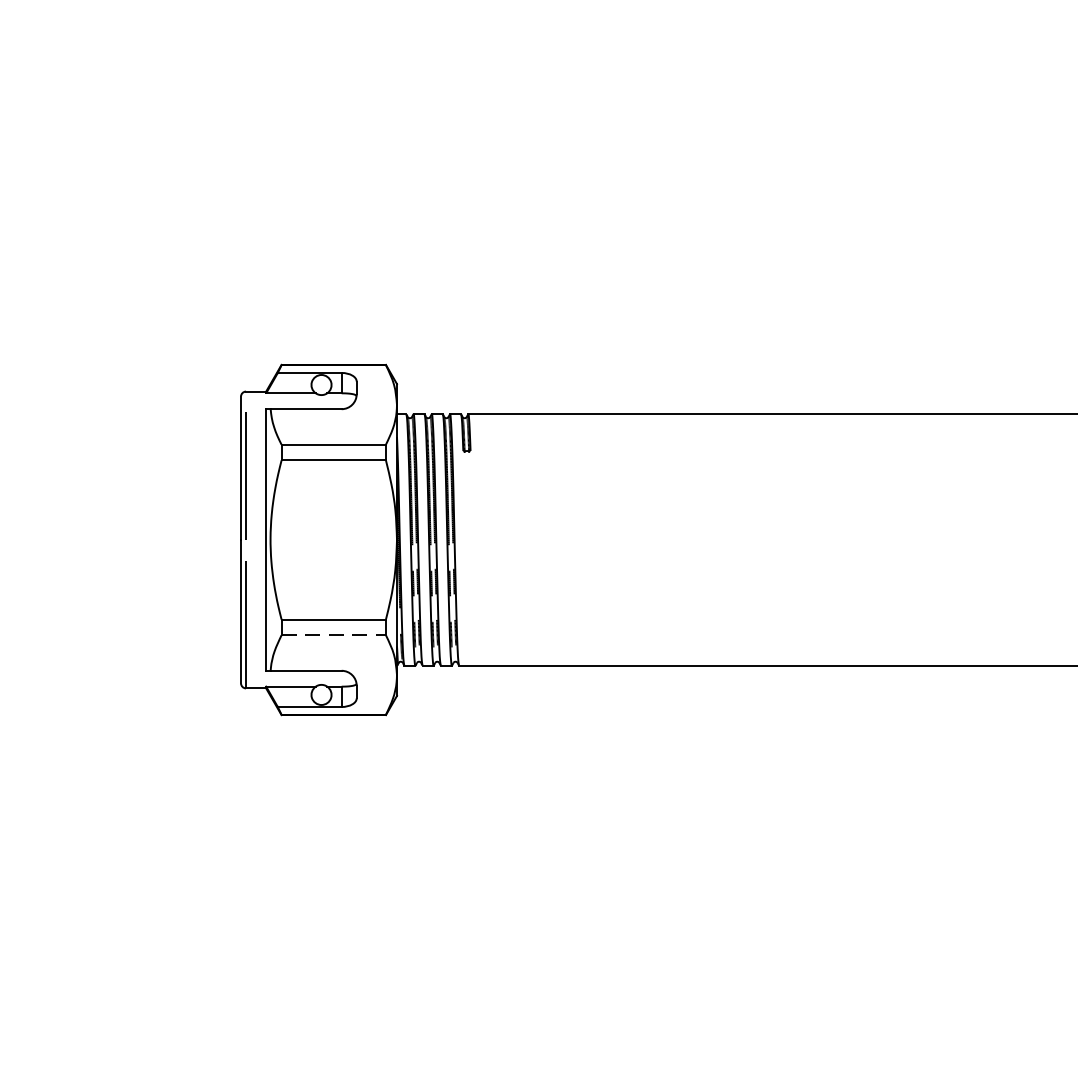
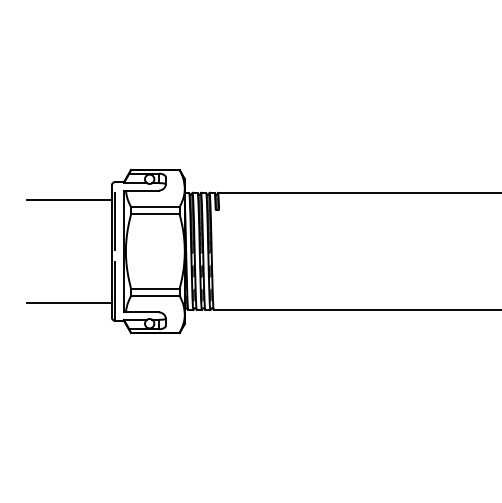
line: (149, 428) -> (69, 199), added
line: (334, 634) -> (155, 295), dashed -> solid
line: (149, 651) -> (69, 303), added

